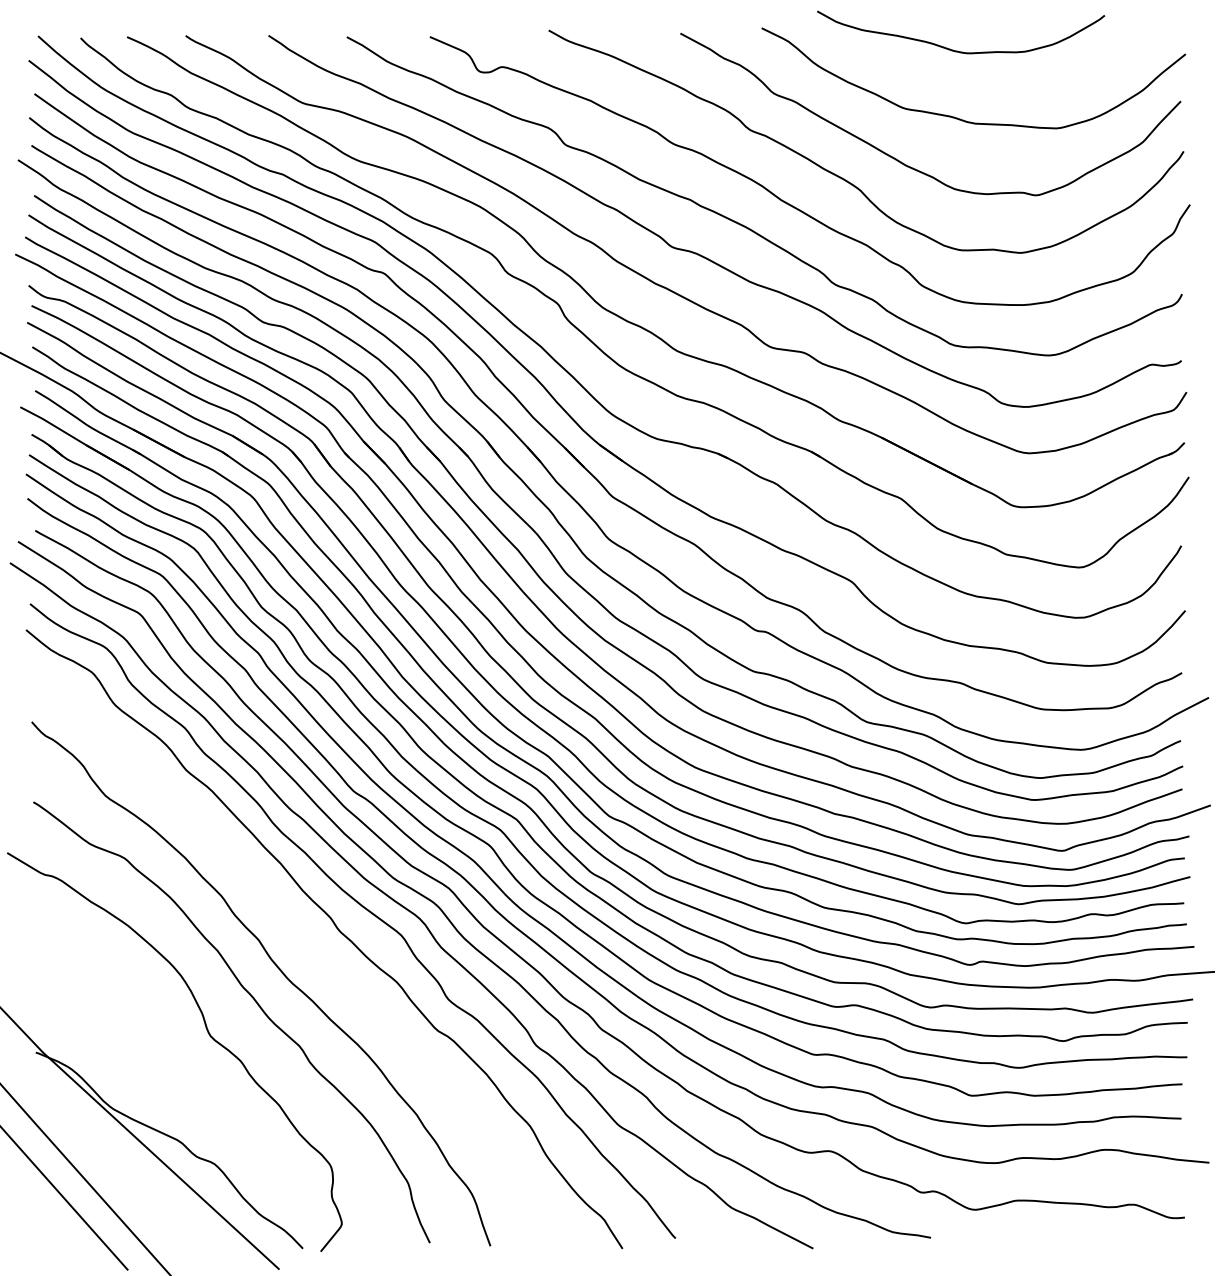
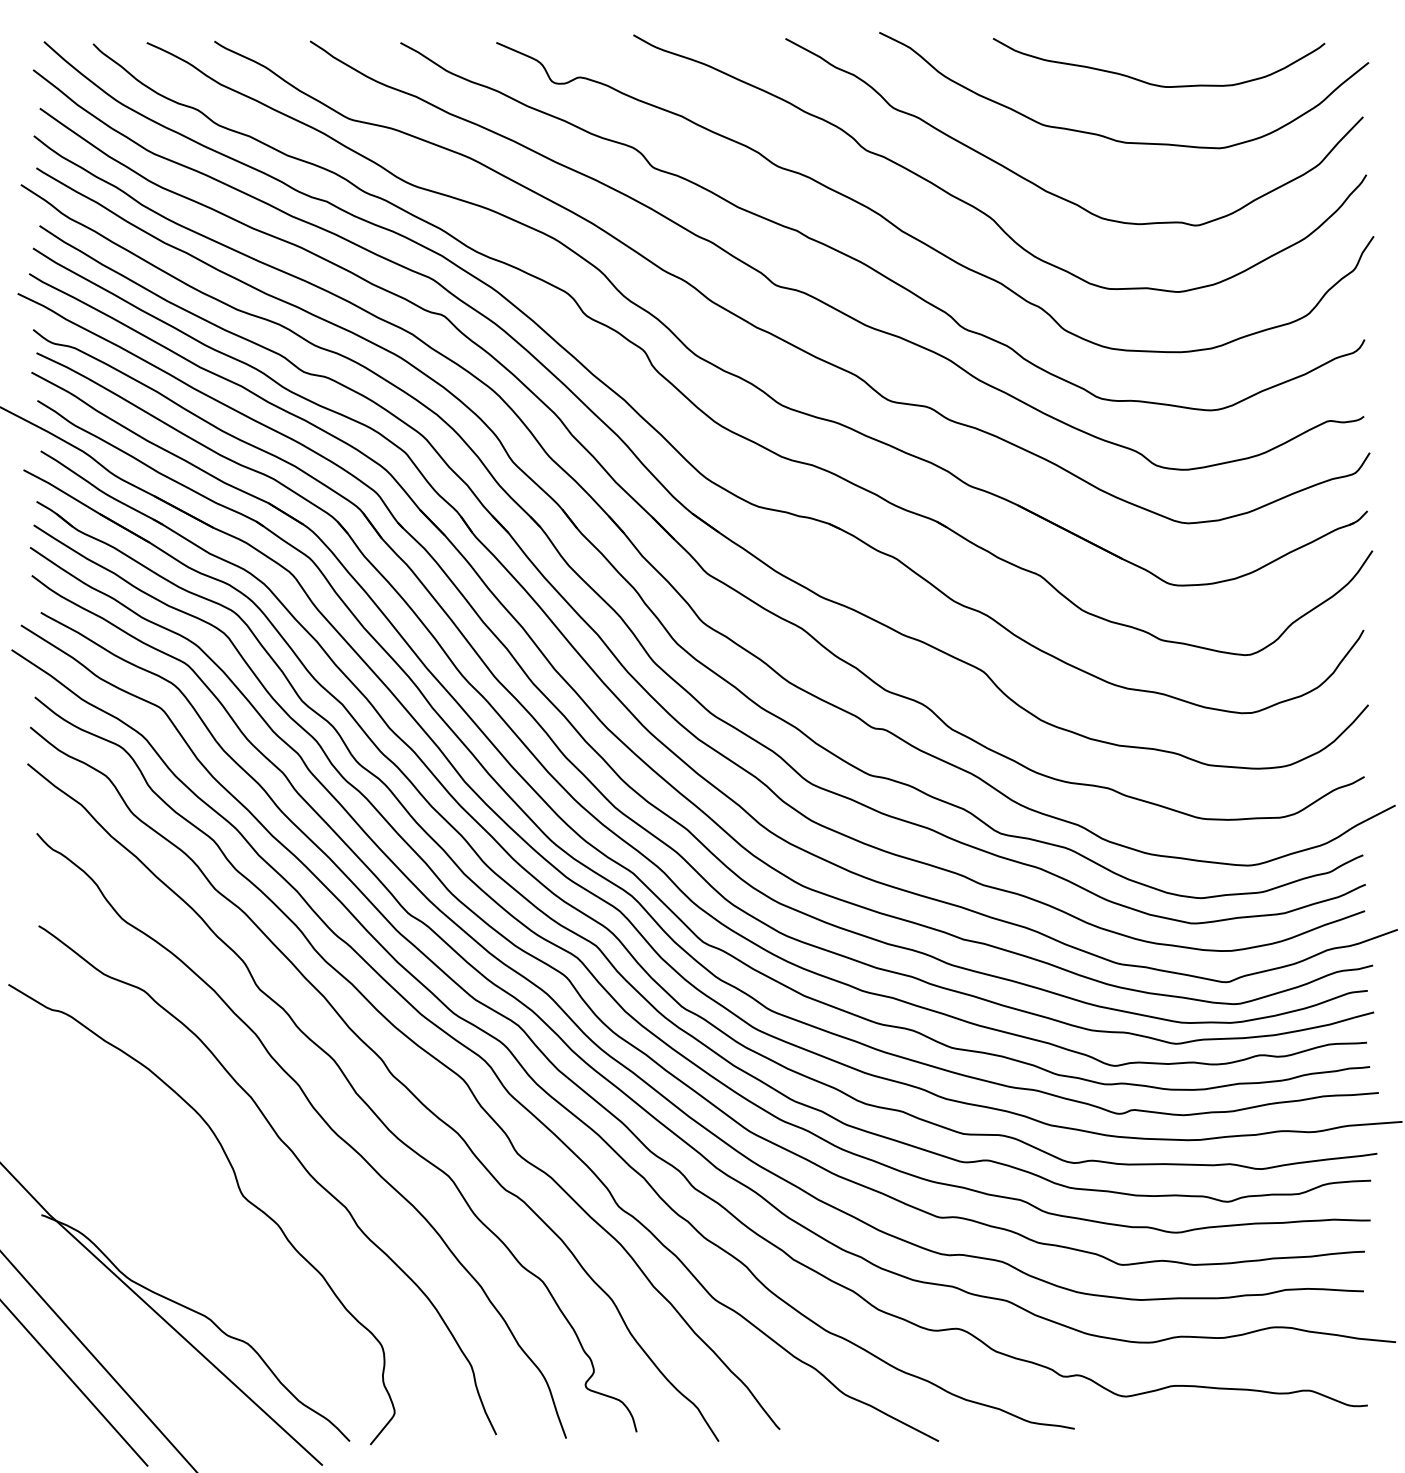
curve: (957, 50) -> (1154, 83), moved
curve: (303, 941) -> (350, 1086), added

